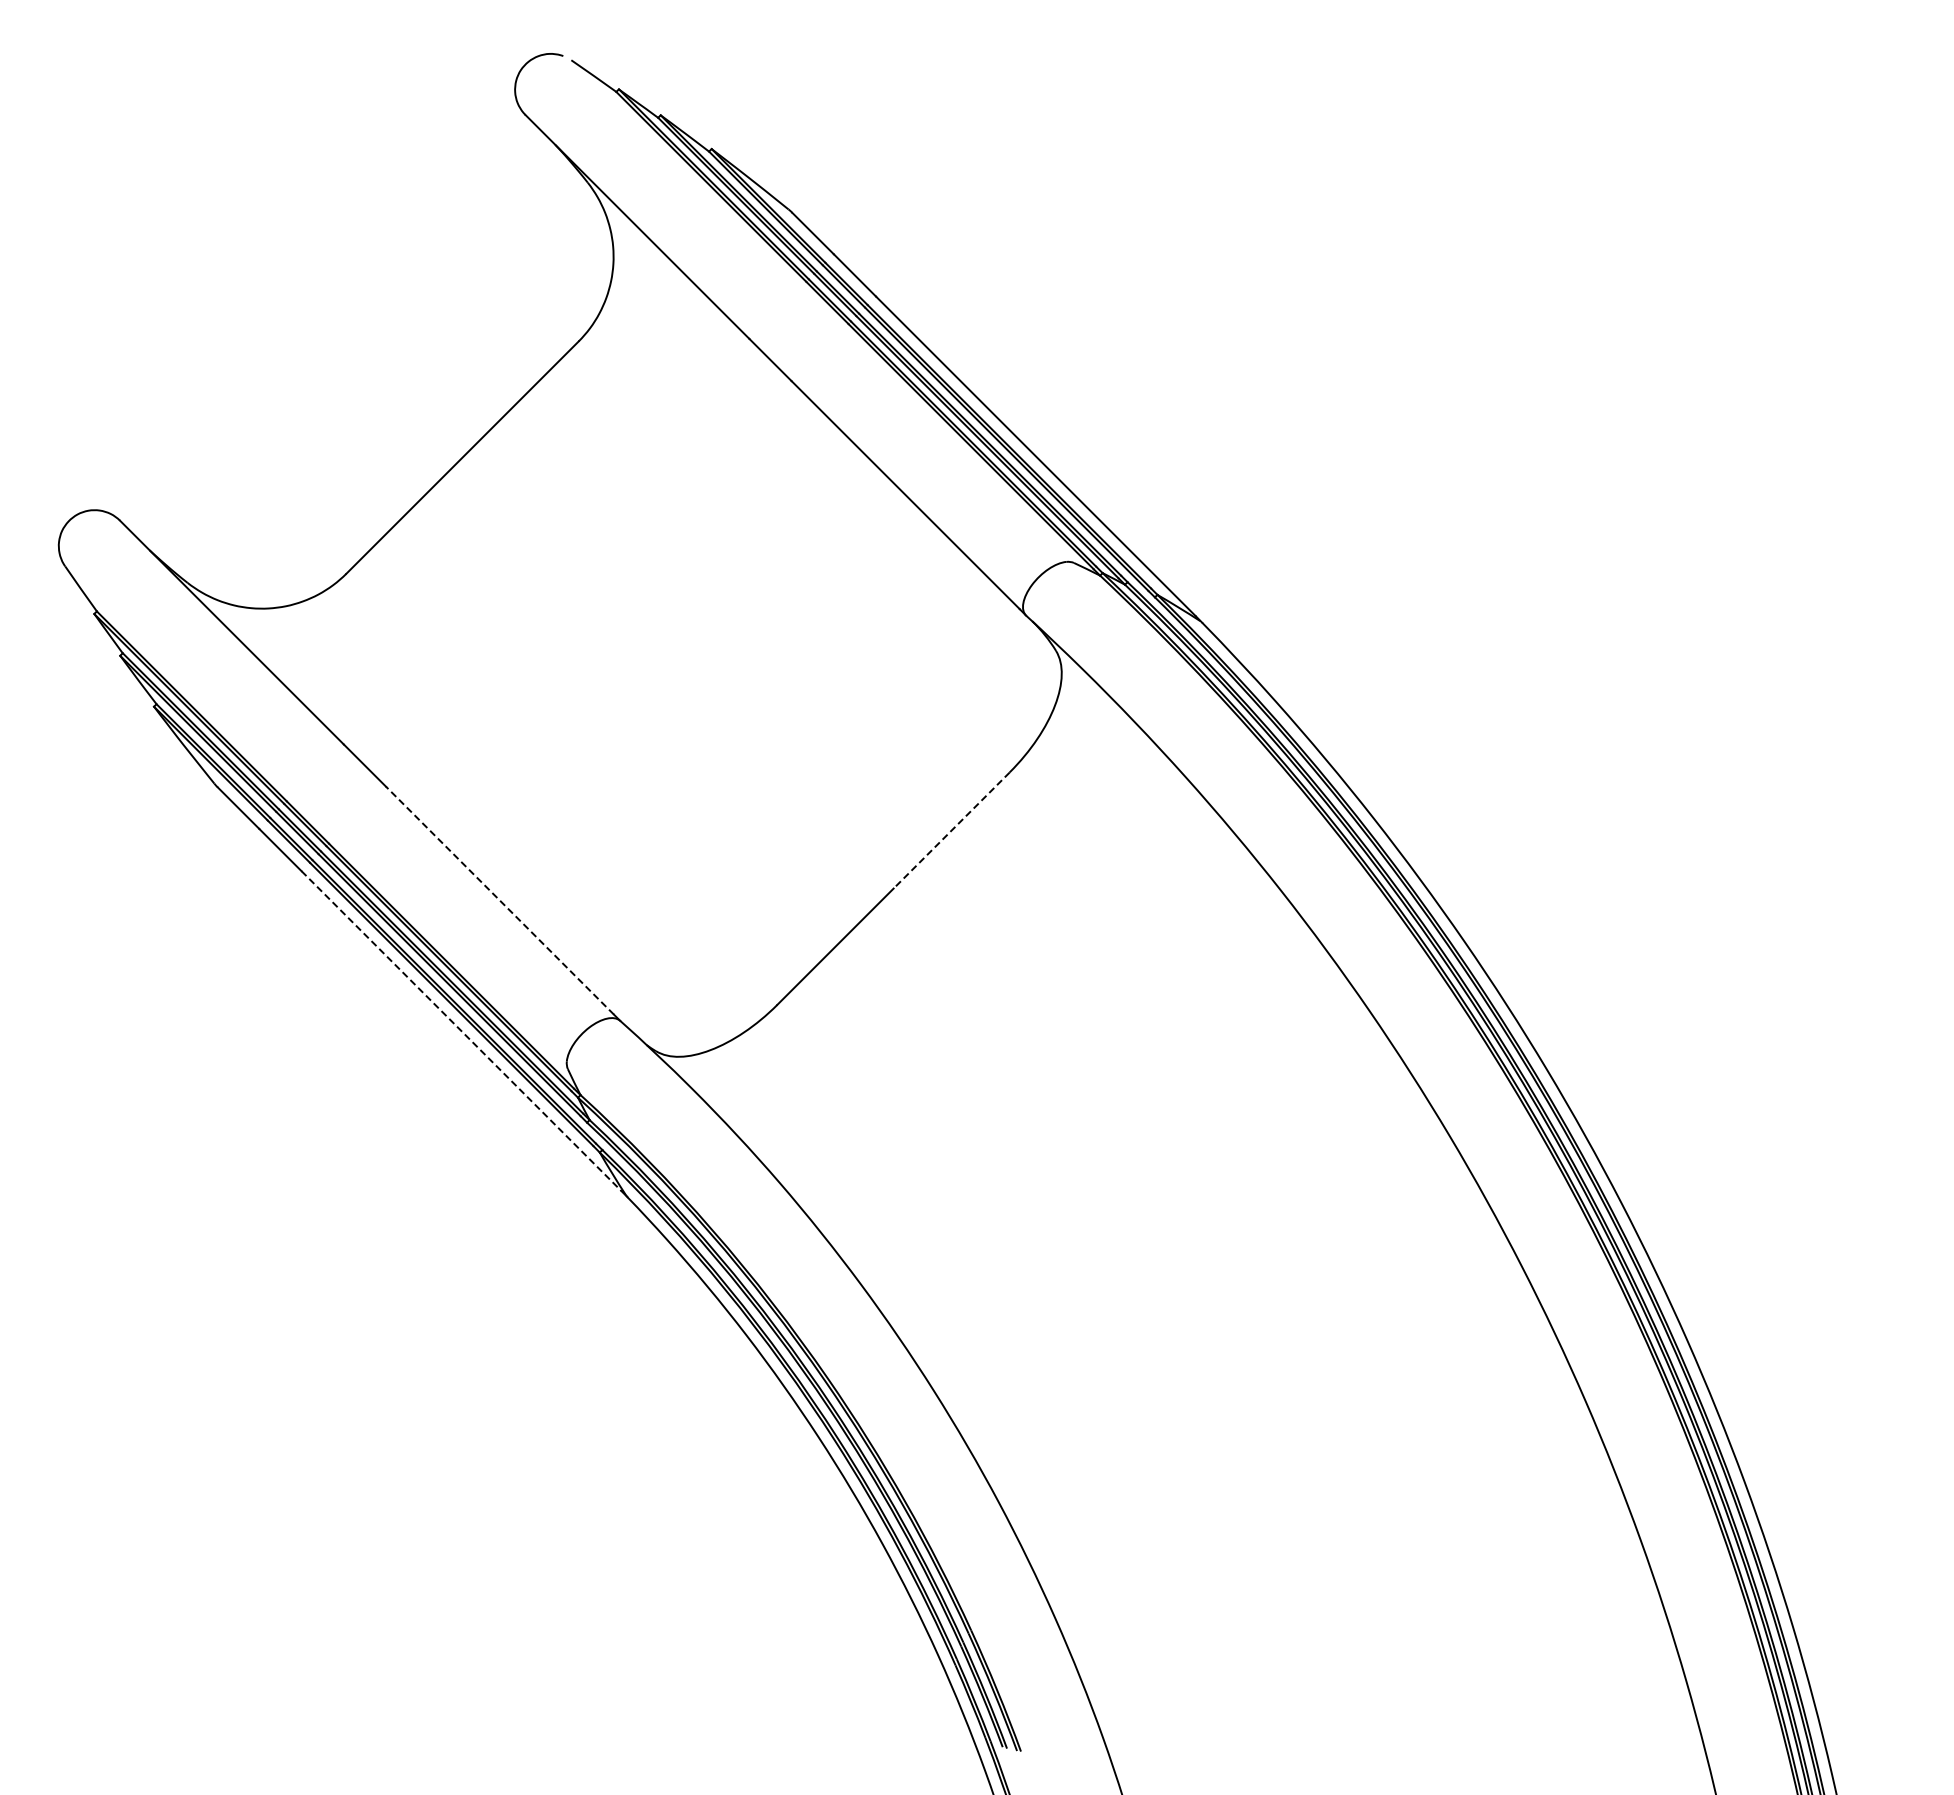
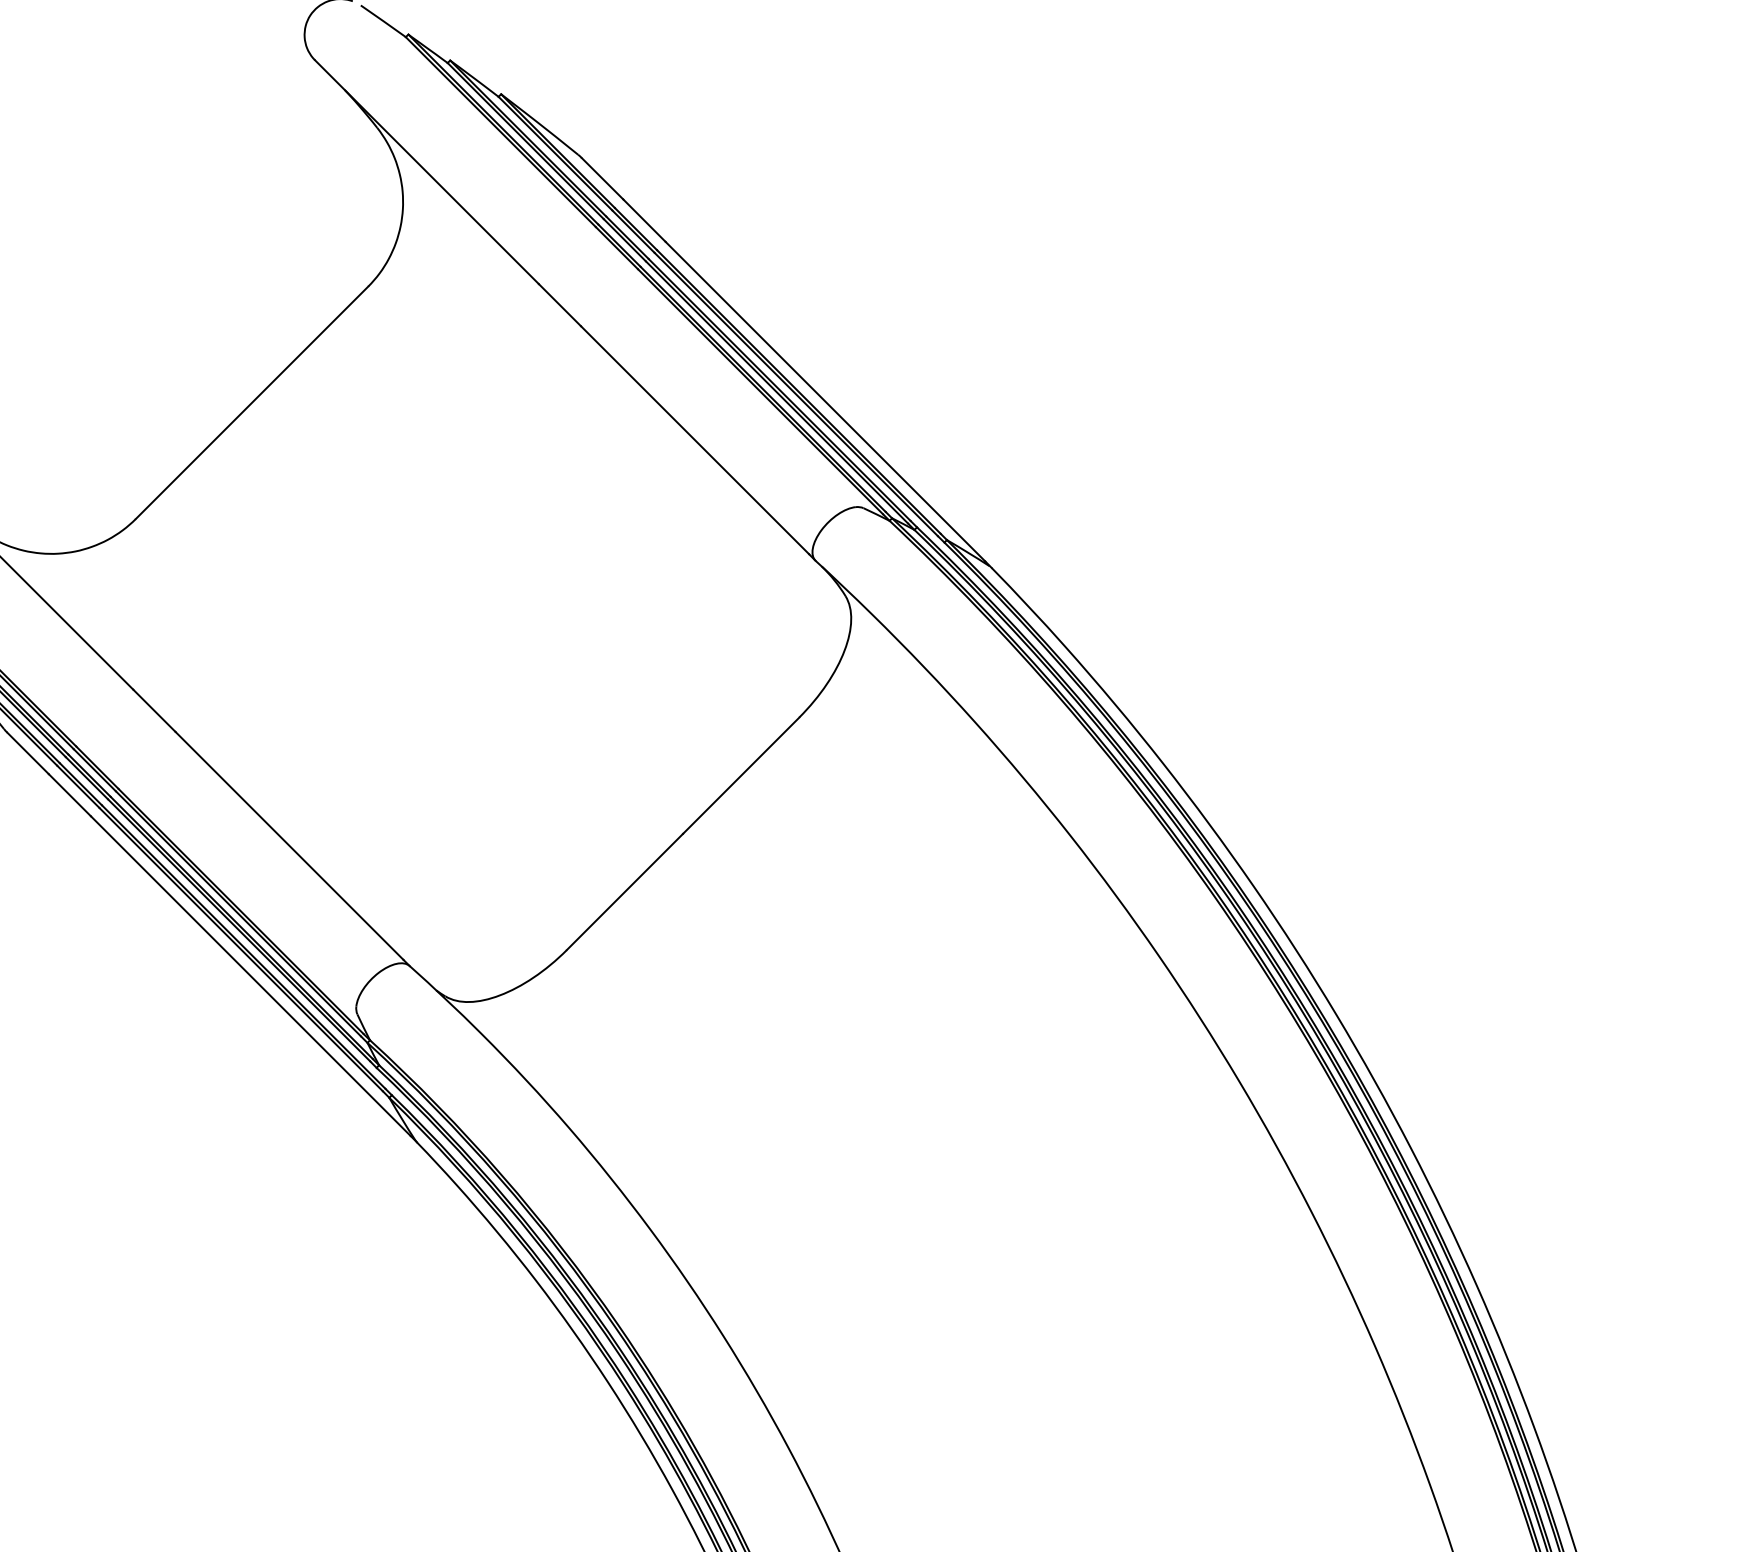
line: (951, 830) -> (740, 775), dashed -> solid
line: (499, 900) -> (288, 845), dashed -> solid
line: (461, 1031) -> (250, 976), dashed -> solid

